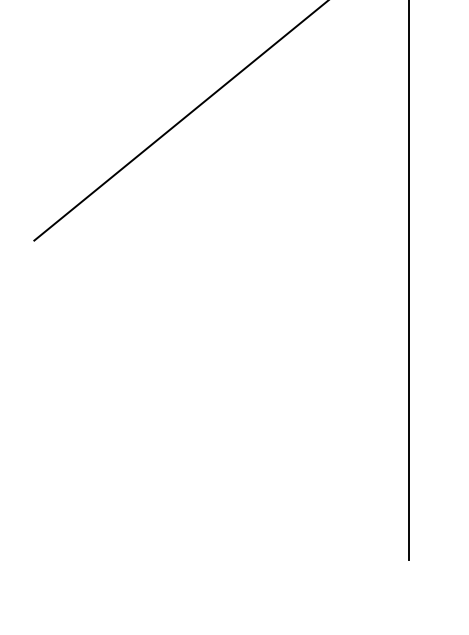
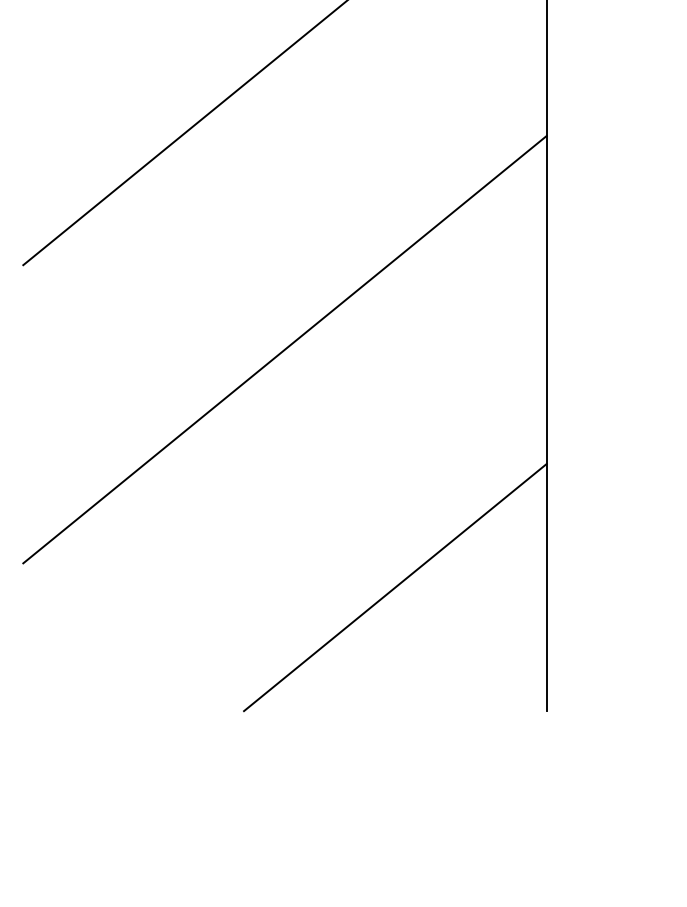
line: (221, 300) -> (284, 349), added
line: (300, 471) -> (395, 587), added

